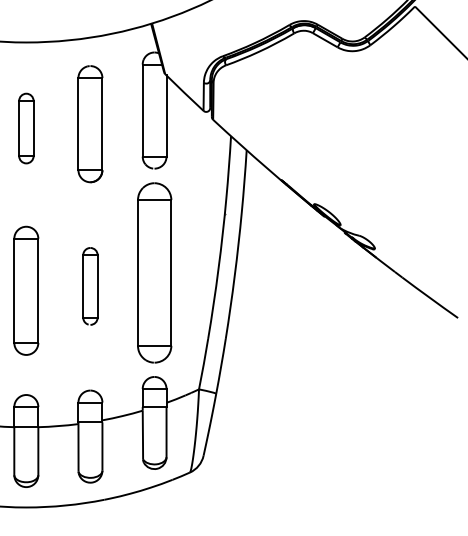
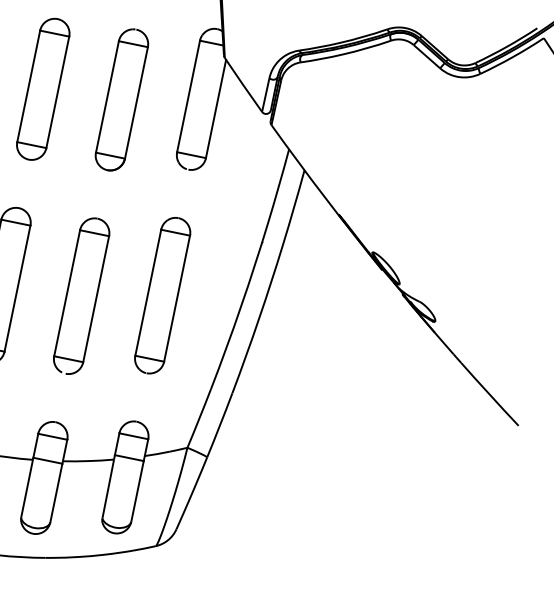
part: (26, 128) -> (43, 89), size x1.67
part: (154, 272) -> (162, 295), size x0.71
part: (90, 286) -> (81, 296), size x1.67

